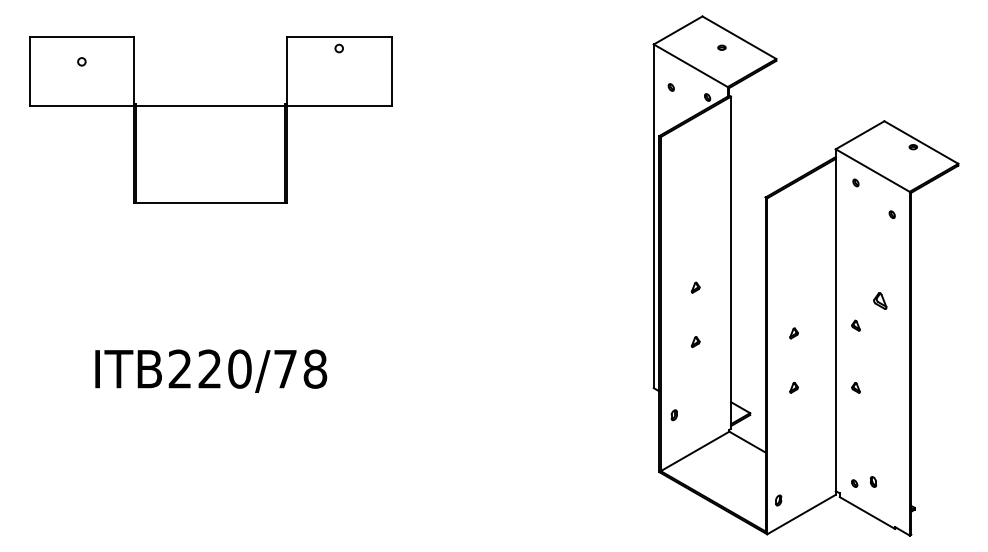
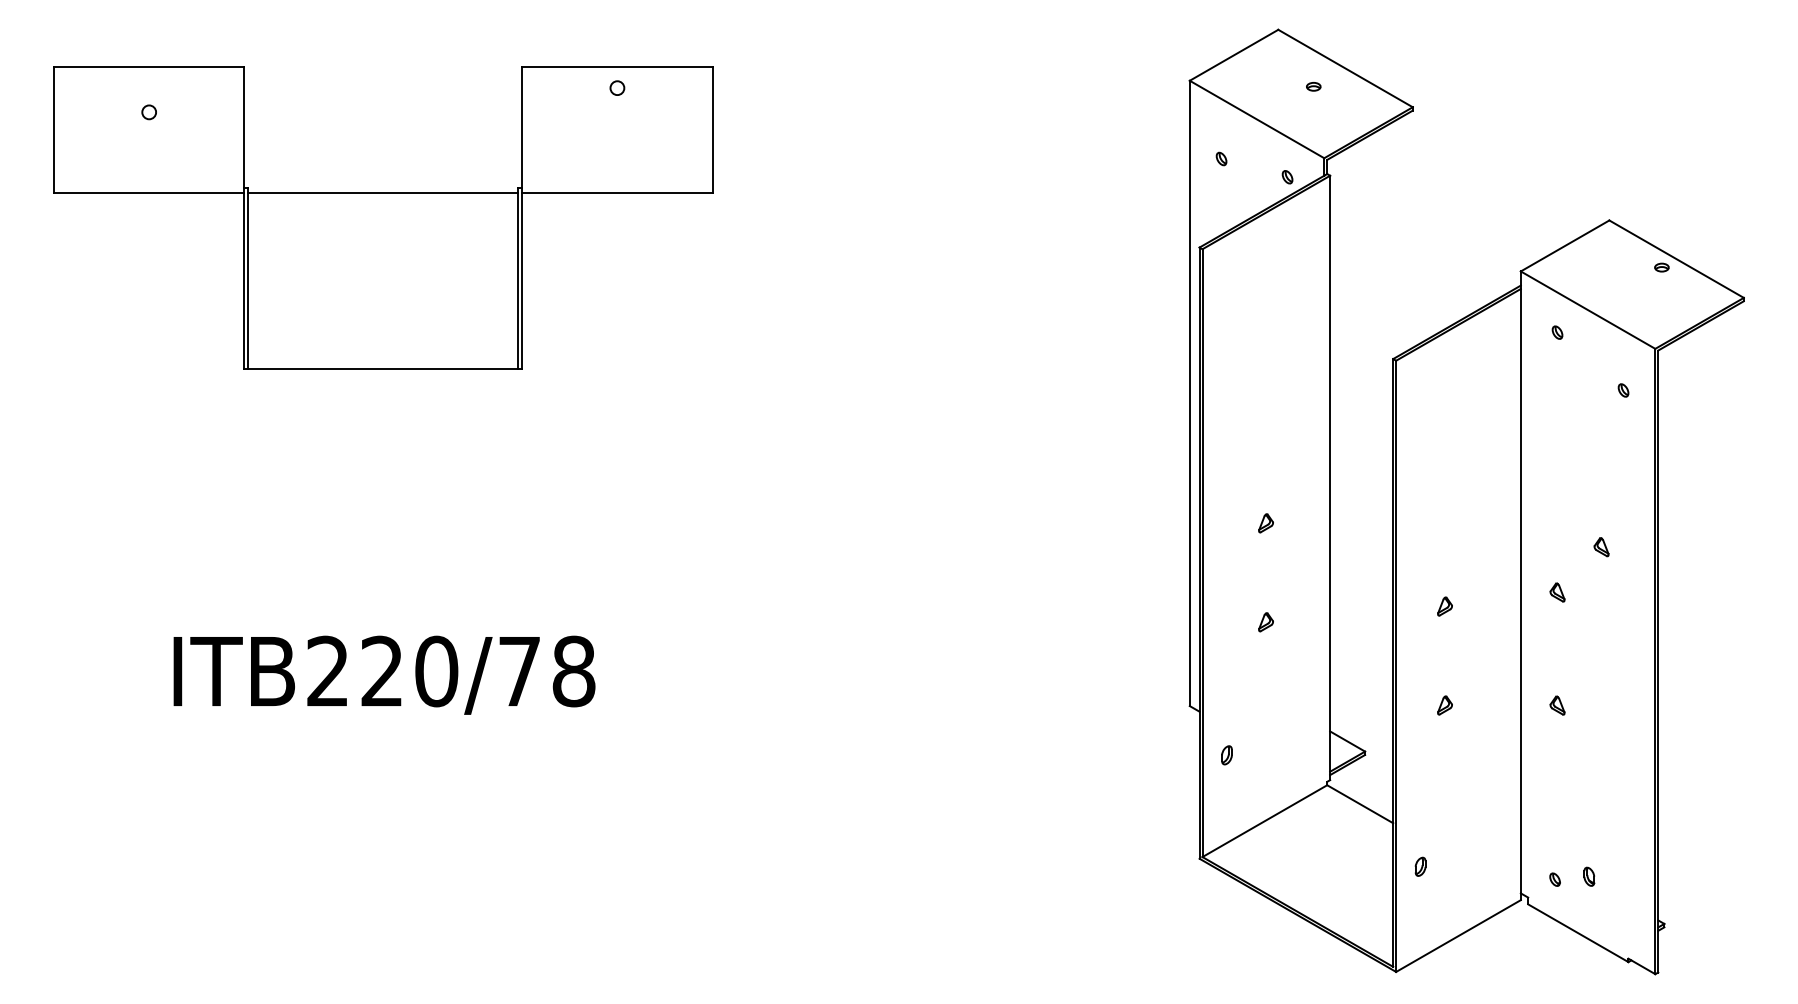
part: (879, 300) -> (1600, 546), size x0.62
part: (778, 500) -> (1420, 866), moved

